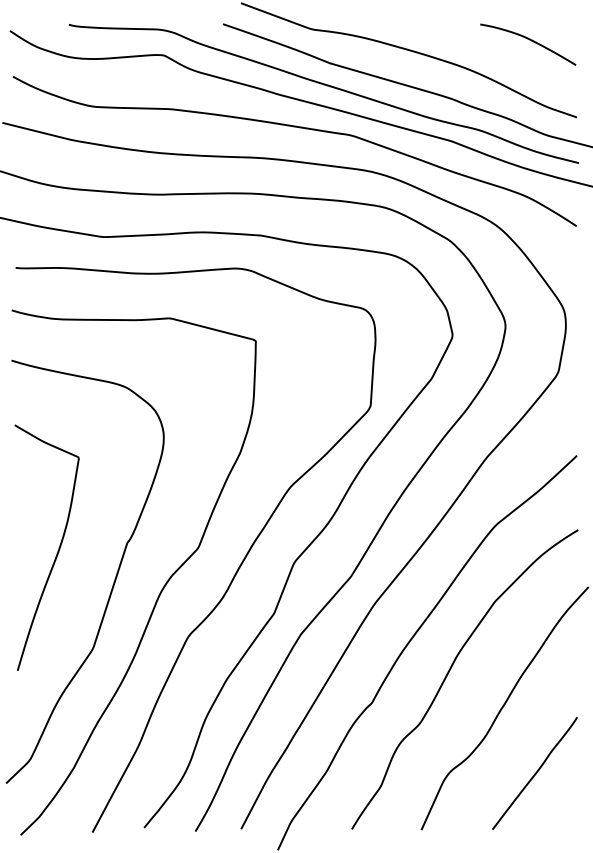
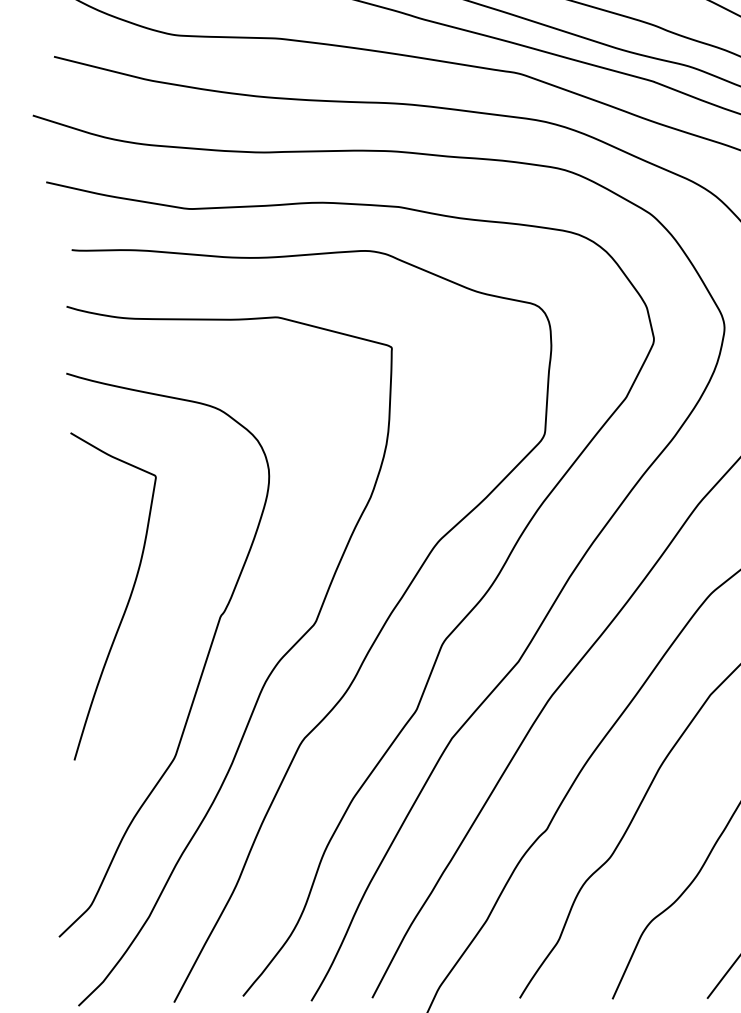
curve: (57, 550) -> (127, 600), moved

